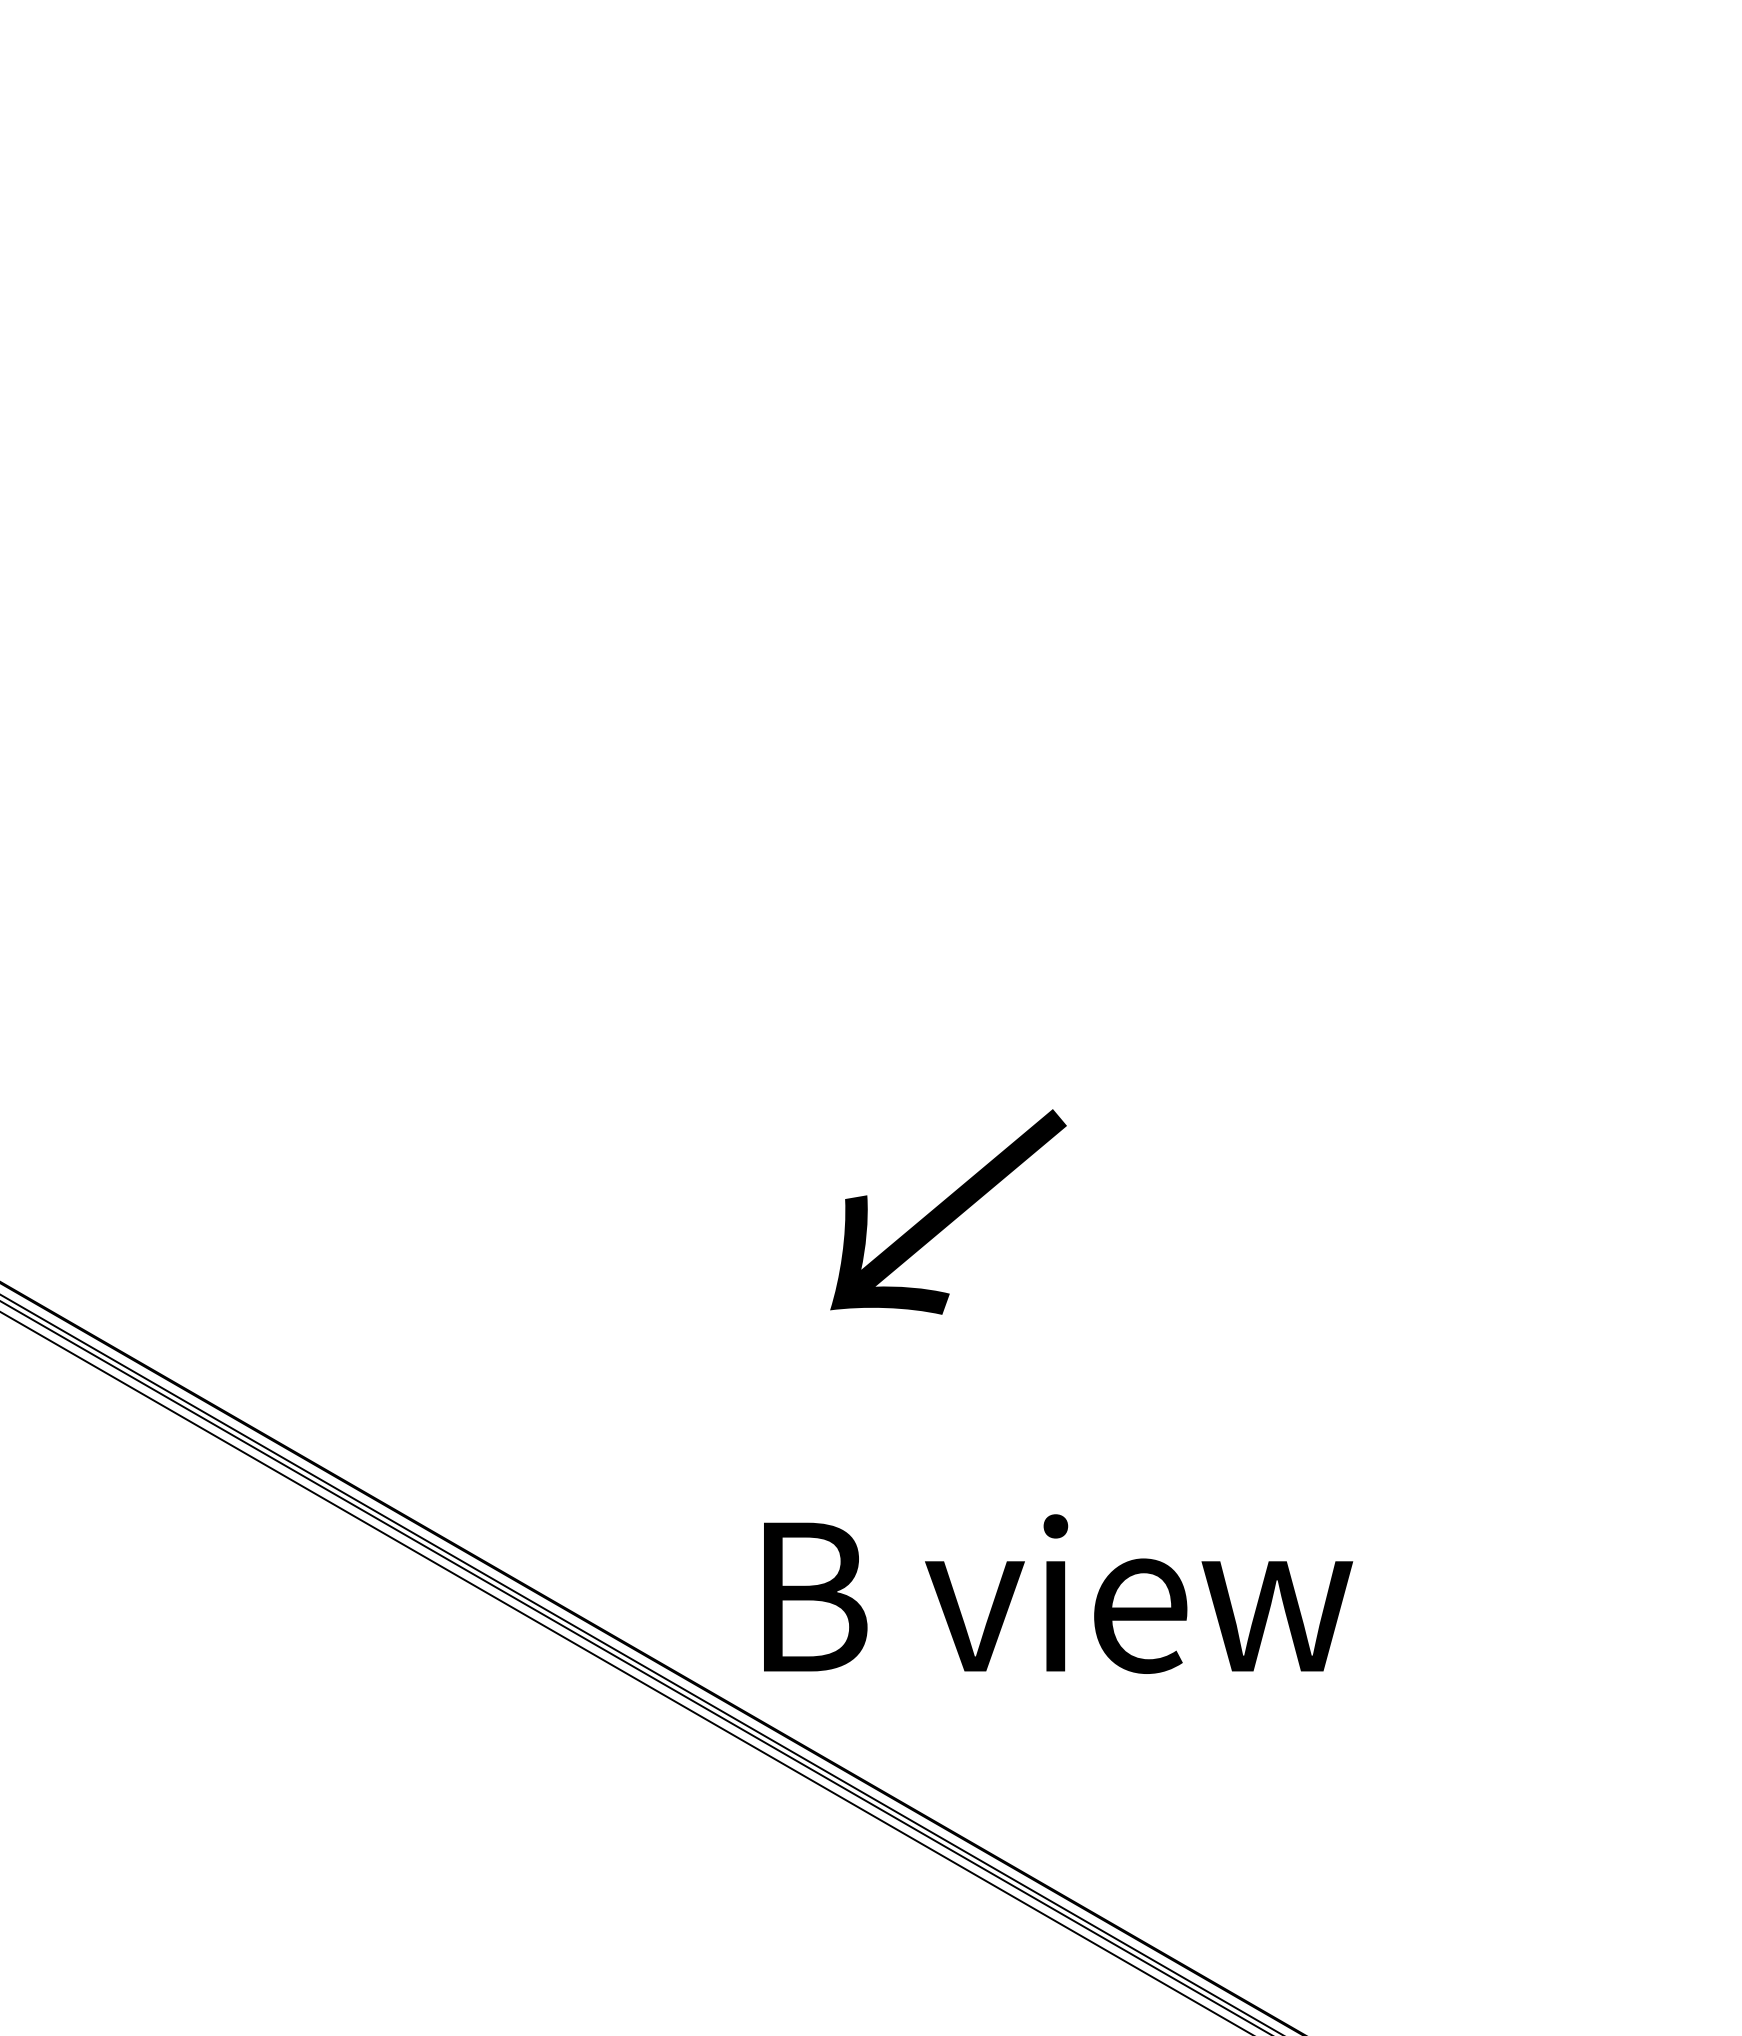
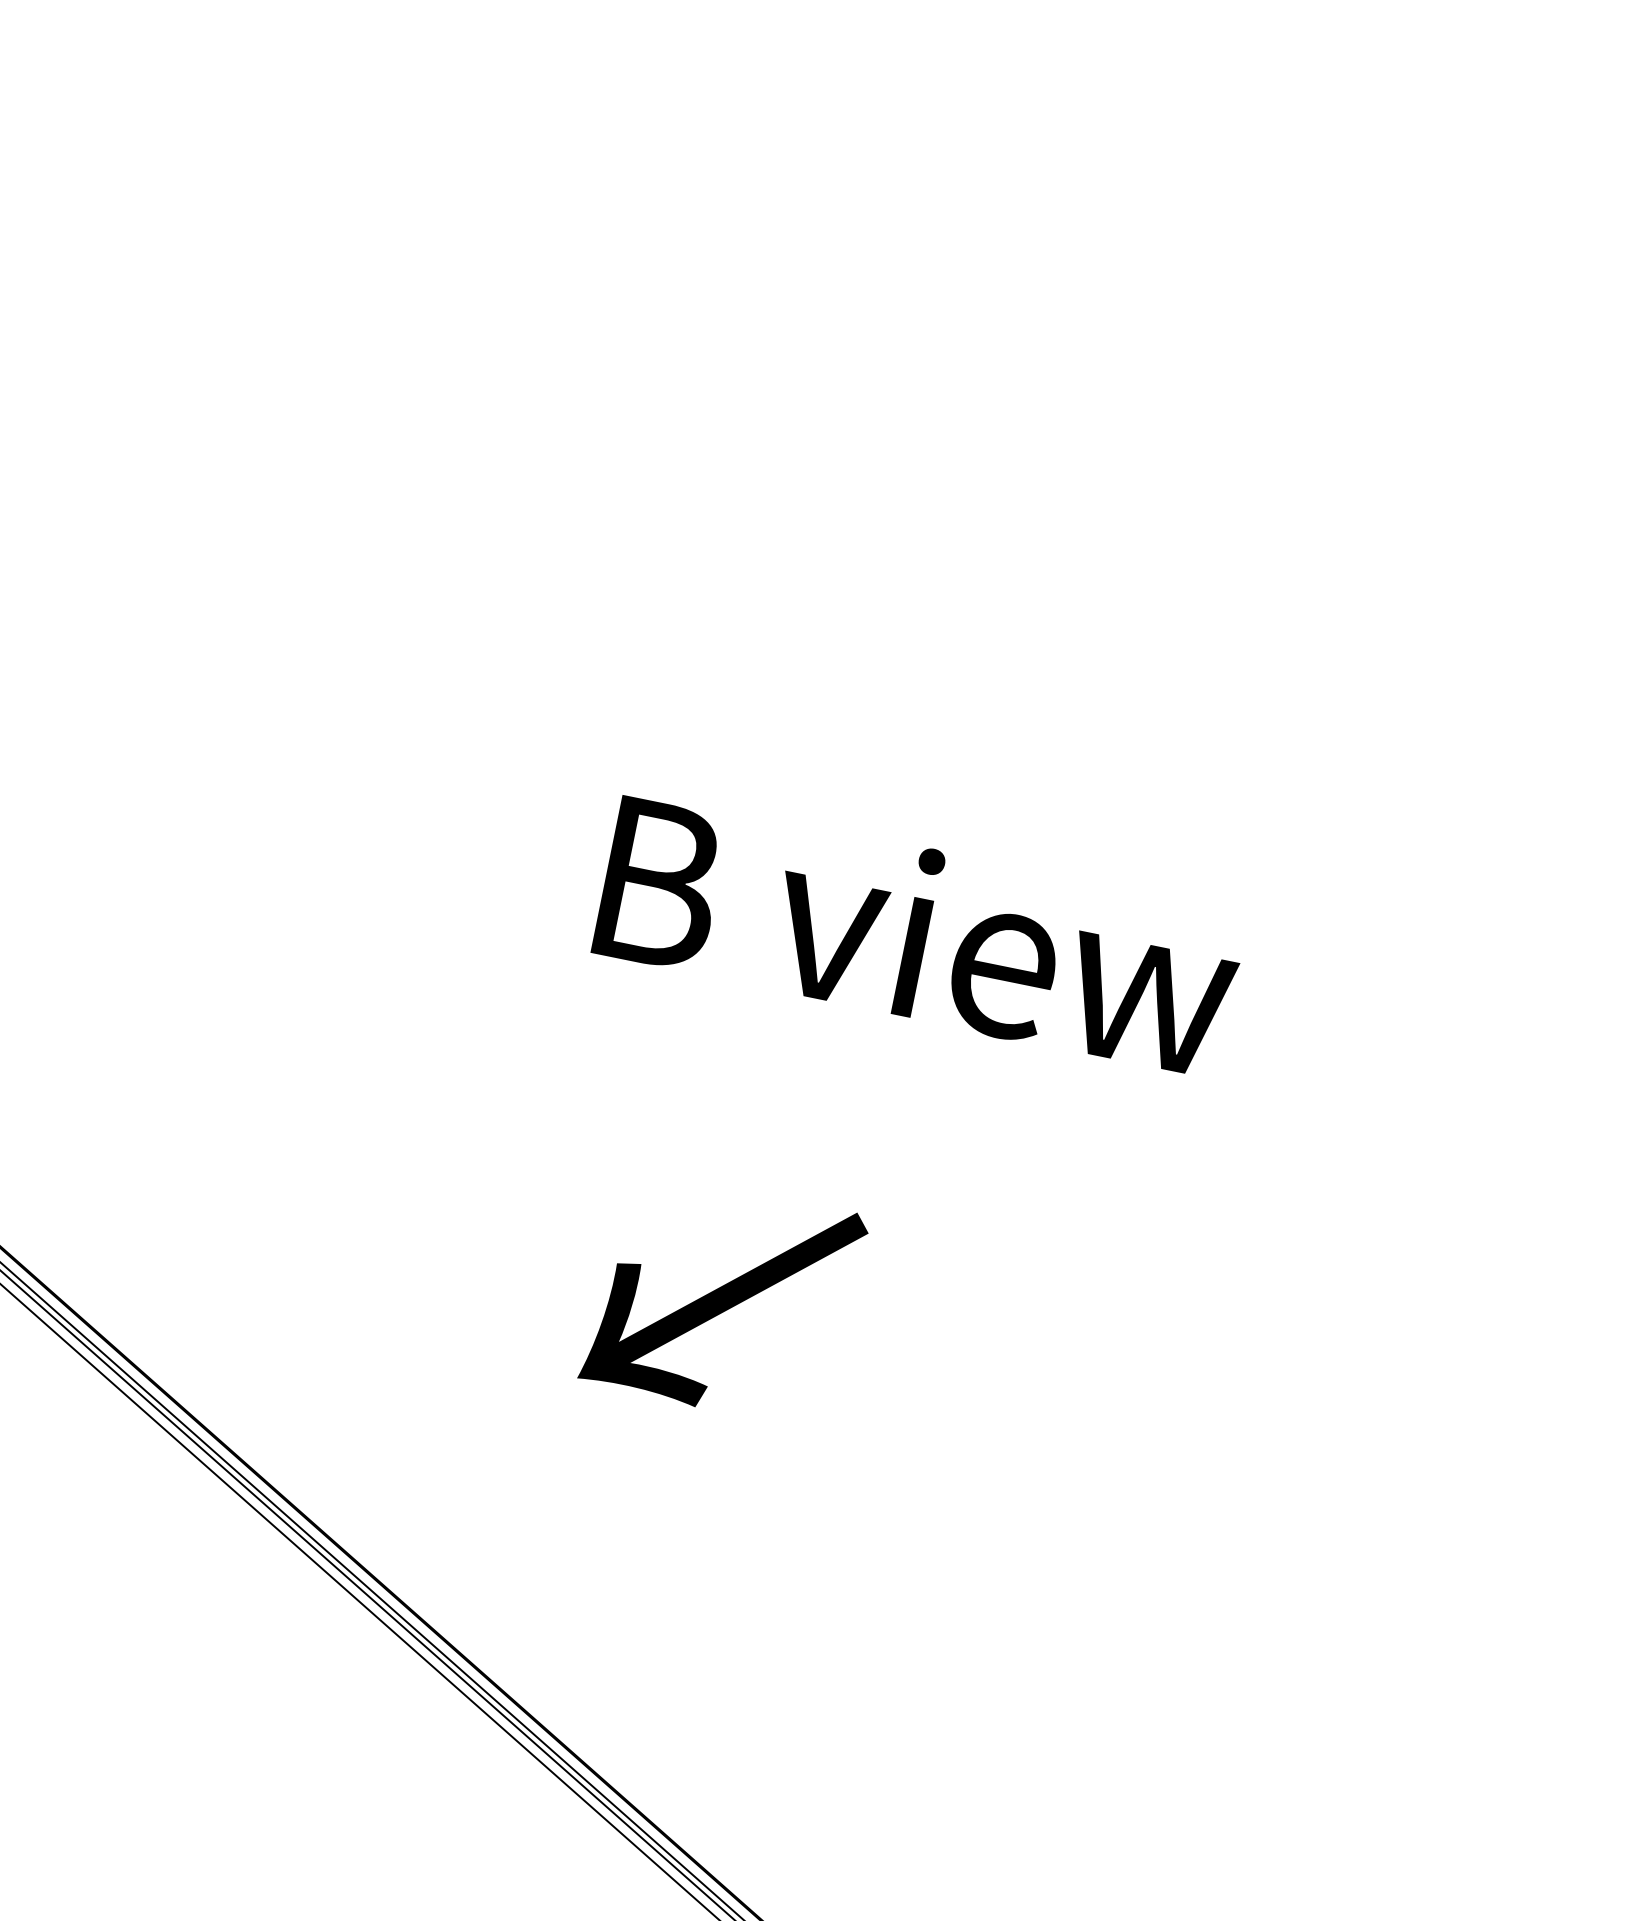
text: (948, 1211) -> (724, 1298), moved
text: (1058, 1593) -> (920, 933), moved

